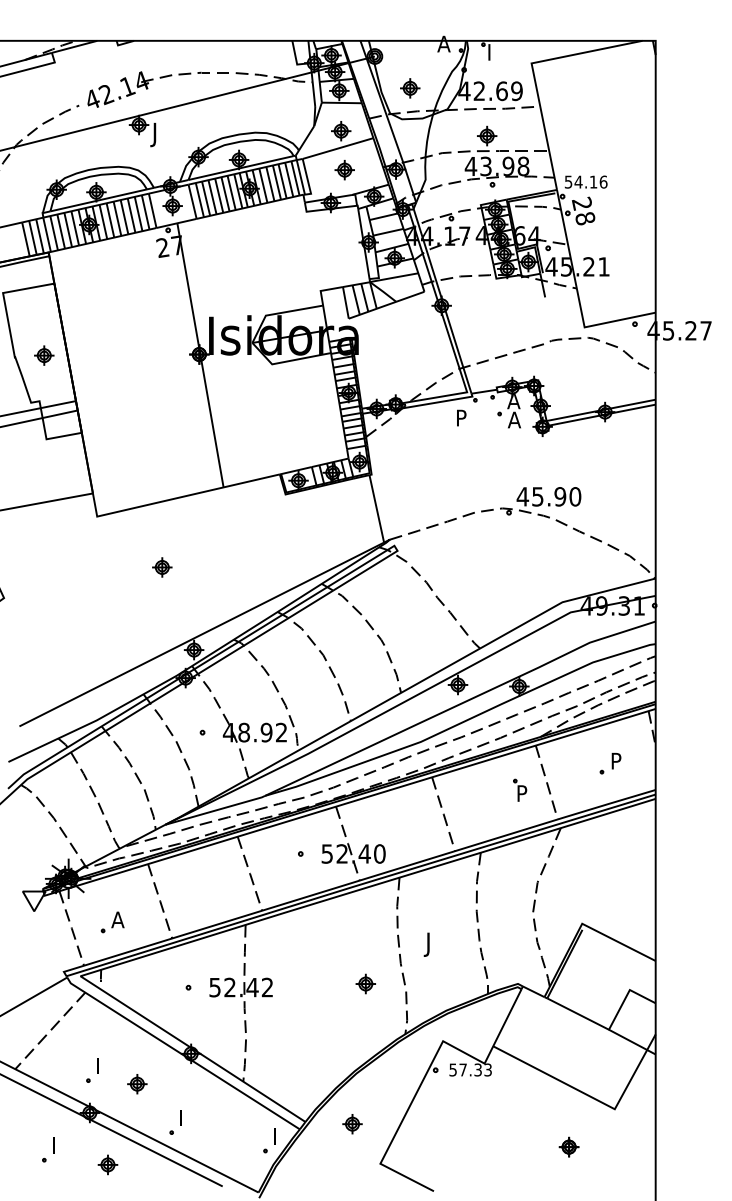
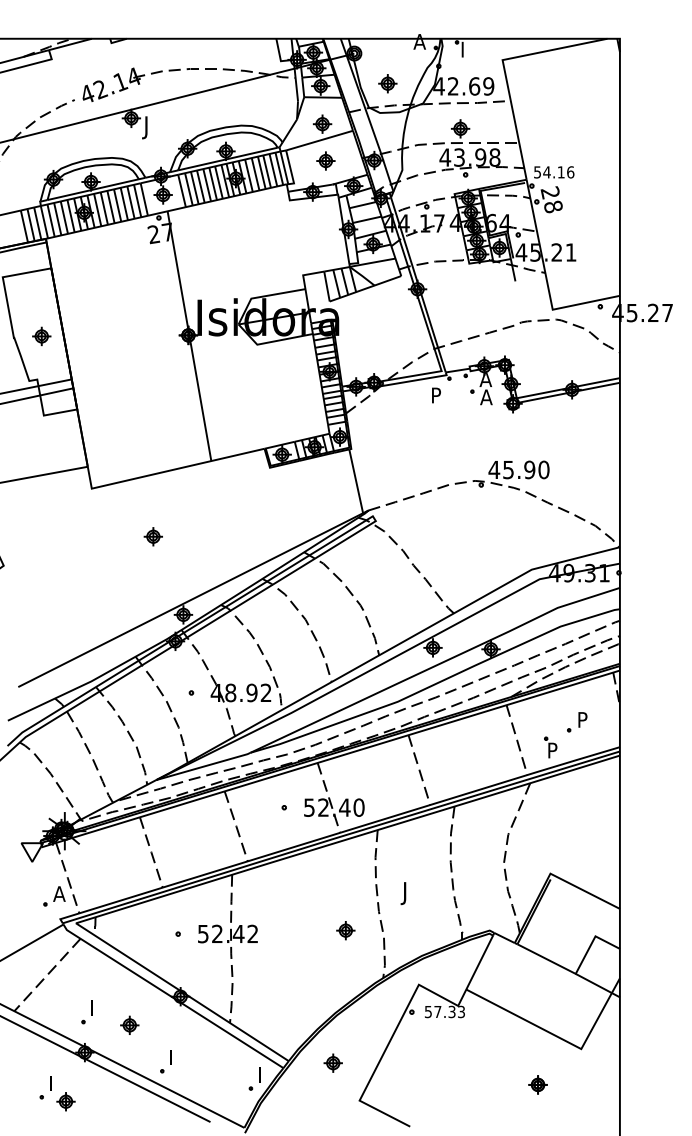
part: (519, 790) -> (550, 747), moved
part: (112, 922) -> (54, 896), moved
part: (107, 1164) -> (65, 1101), moved

